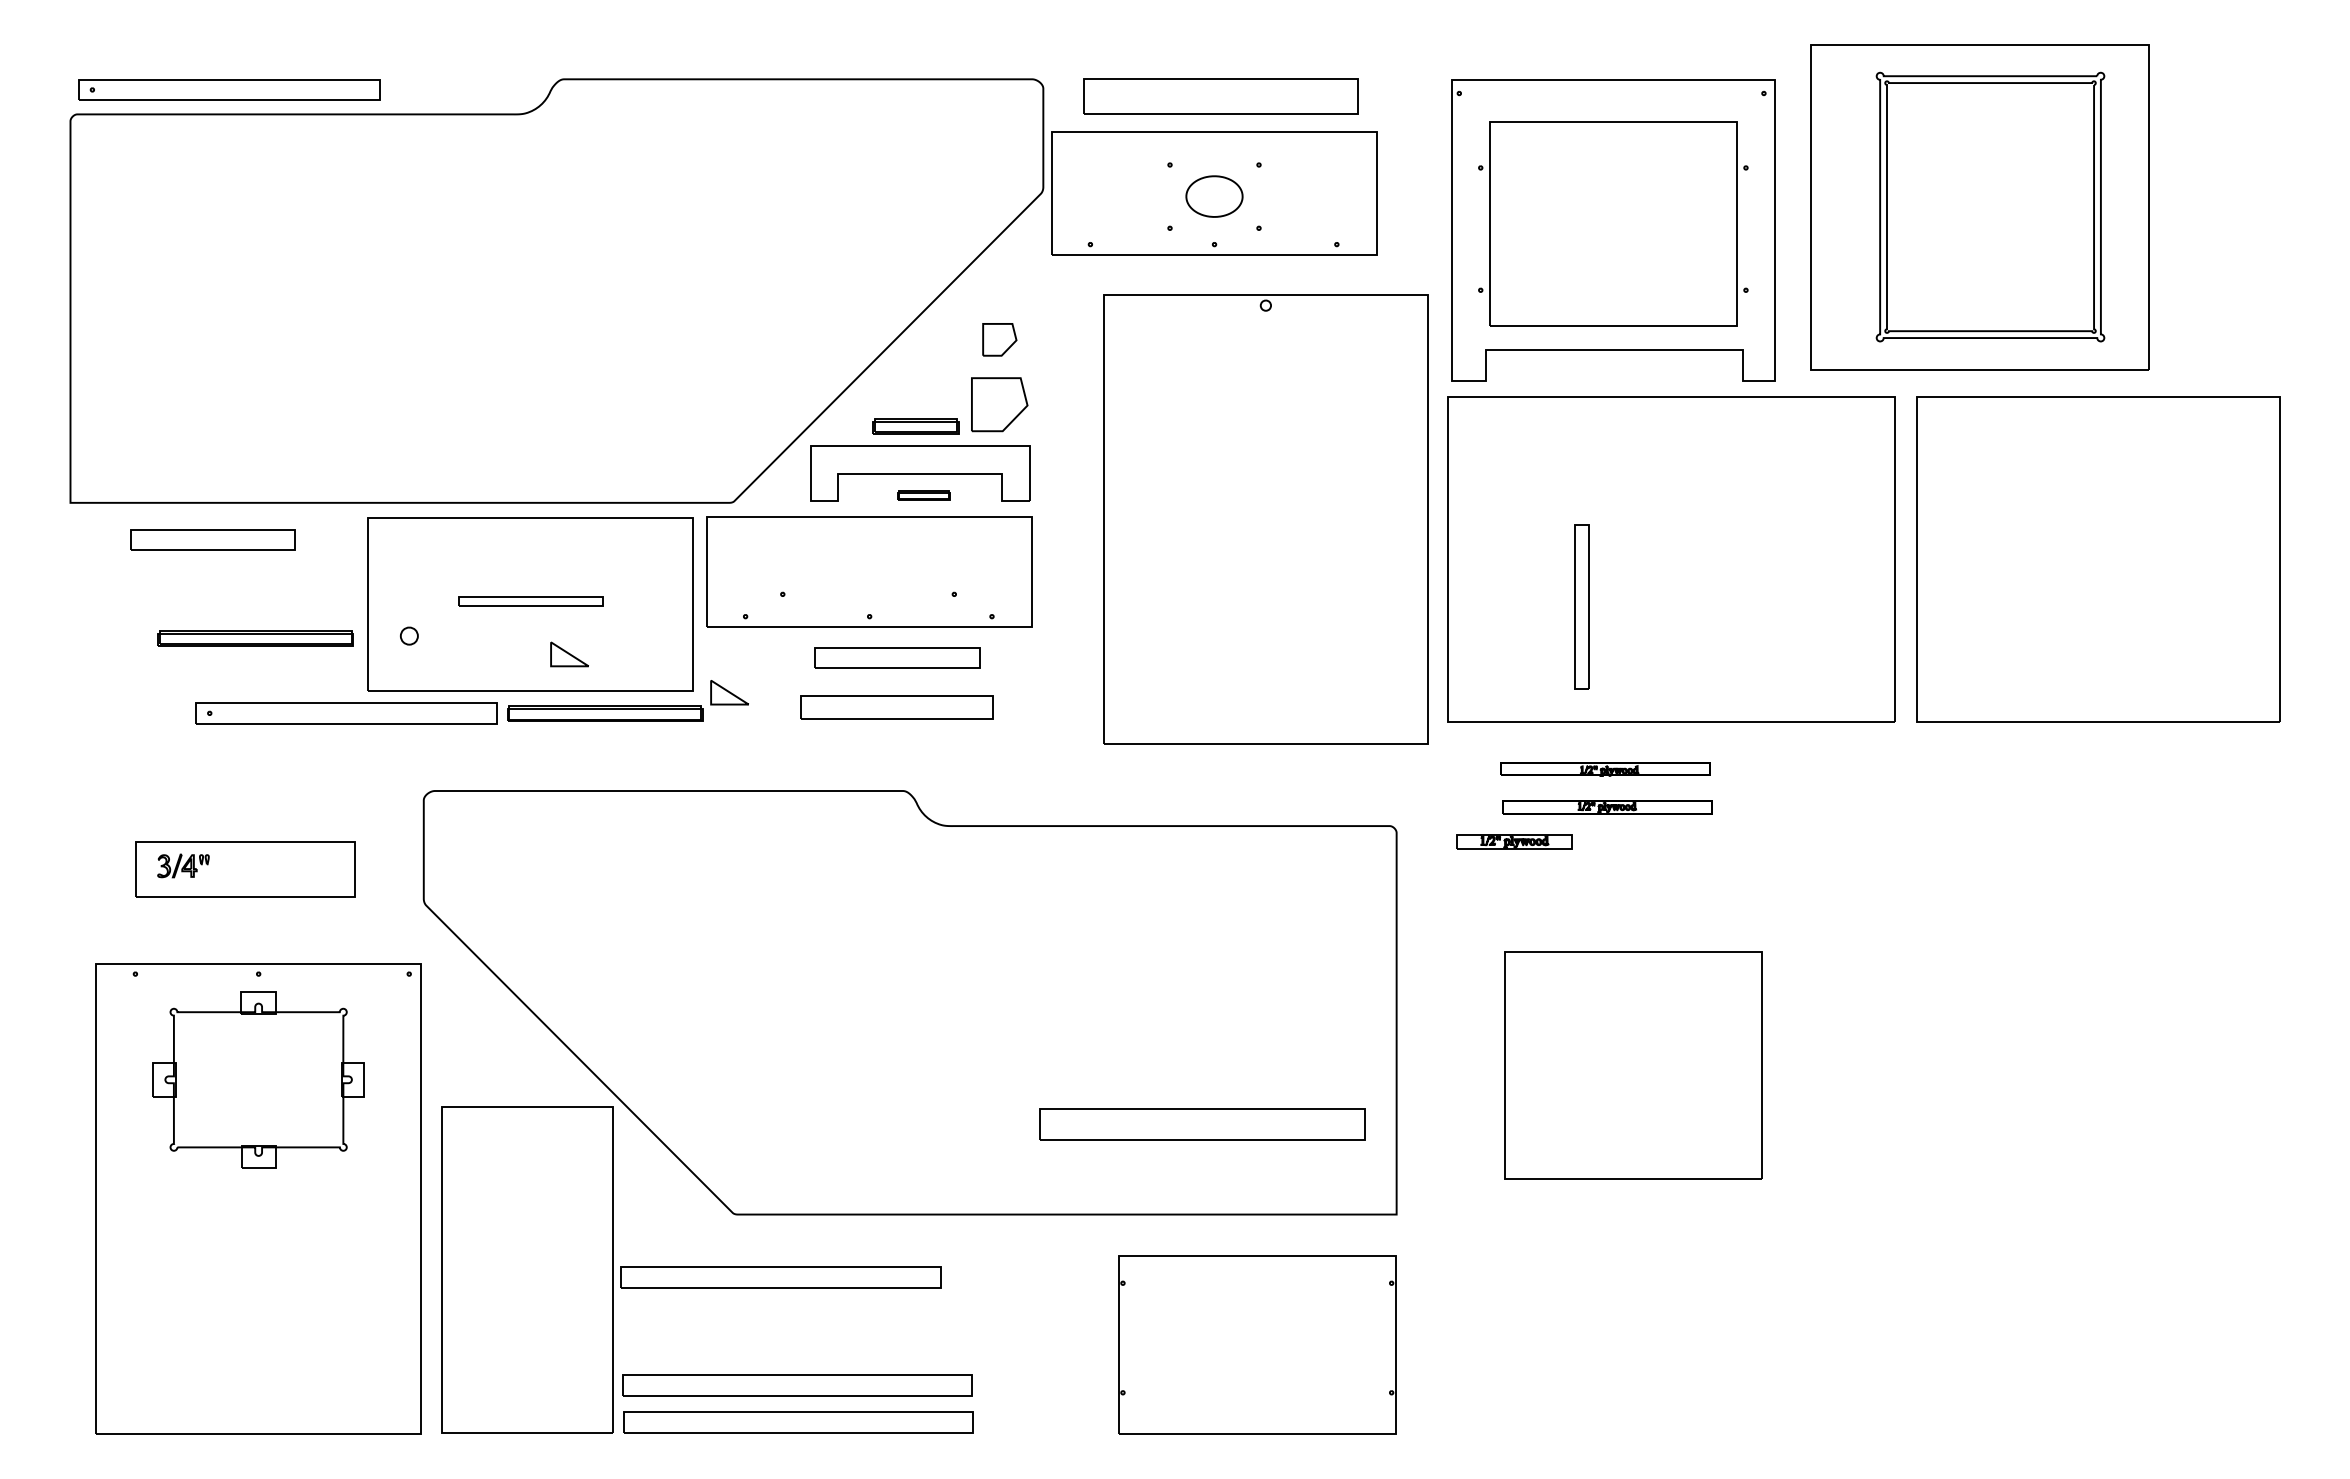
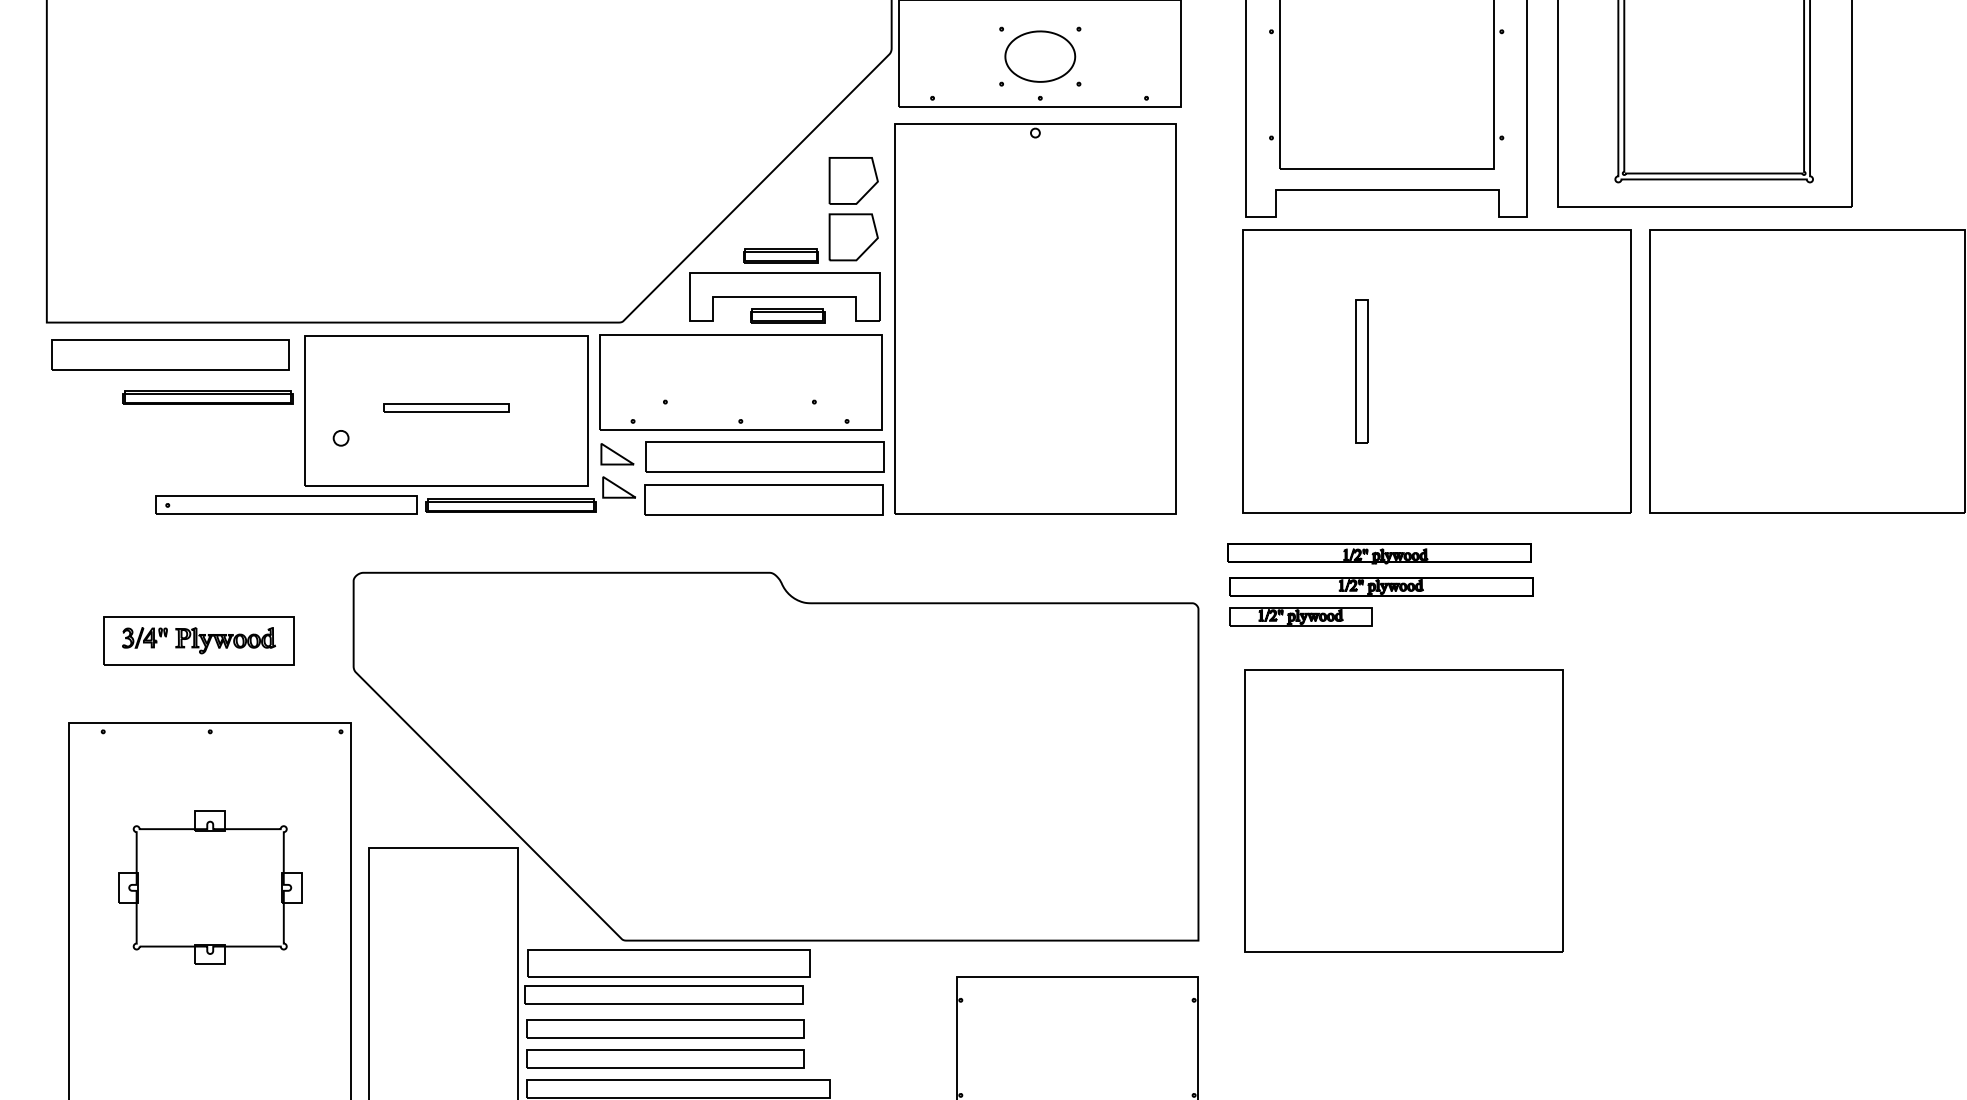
part: (1214, 196) -> (1040, 56), size x1.43
part: (999, 339) -> (853, 180), size x1.67
part: (923, 495) -> (787, 316), size x1.67
part: (1265, 519) -> (1035, 318), moved
part: (212, 539) -> (170, 354), size x1.67
part: (1581, 606) -> (1361, 370), moved
part: (255, 638) -> (207, 397), moved
part: (569, 654) -> (617, 454), moved
part: (897, 657) -> (765, 456), size x1.67
part: (896, 707) -> (764, 500), size x1.43
part: (1605, 769) -> (1379, 554), size x1.67
part: (1607, 807) -> (1381, 587), size x1.67
part: (1514, 841) -> (1300, 616), size x1.43
part: (276, 868) -> (225, 640), added
part: (1633, 1065) -> (1404, 811), size x1.43
part: (258, 1079) -> (210, 887), moved
part: (1202, 1124) -> (668, 963), moved
part: (782, 1316) -> (665, 1029), added
part: (782, 1350) -> (665, 1058), added

